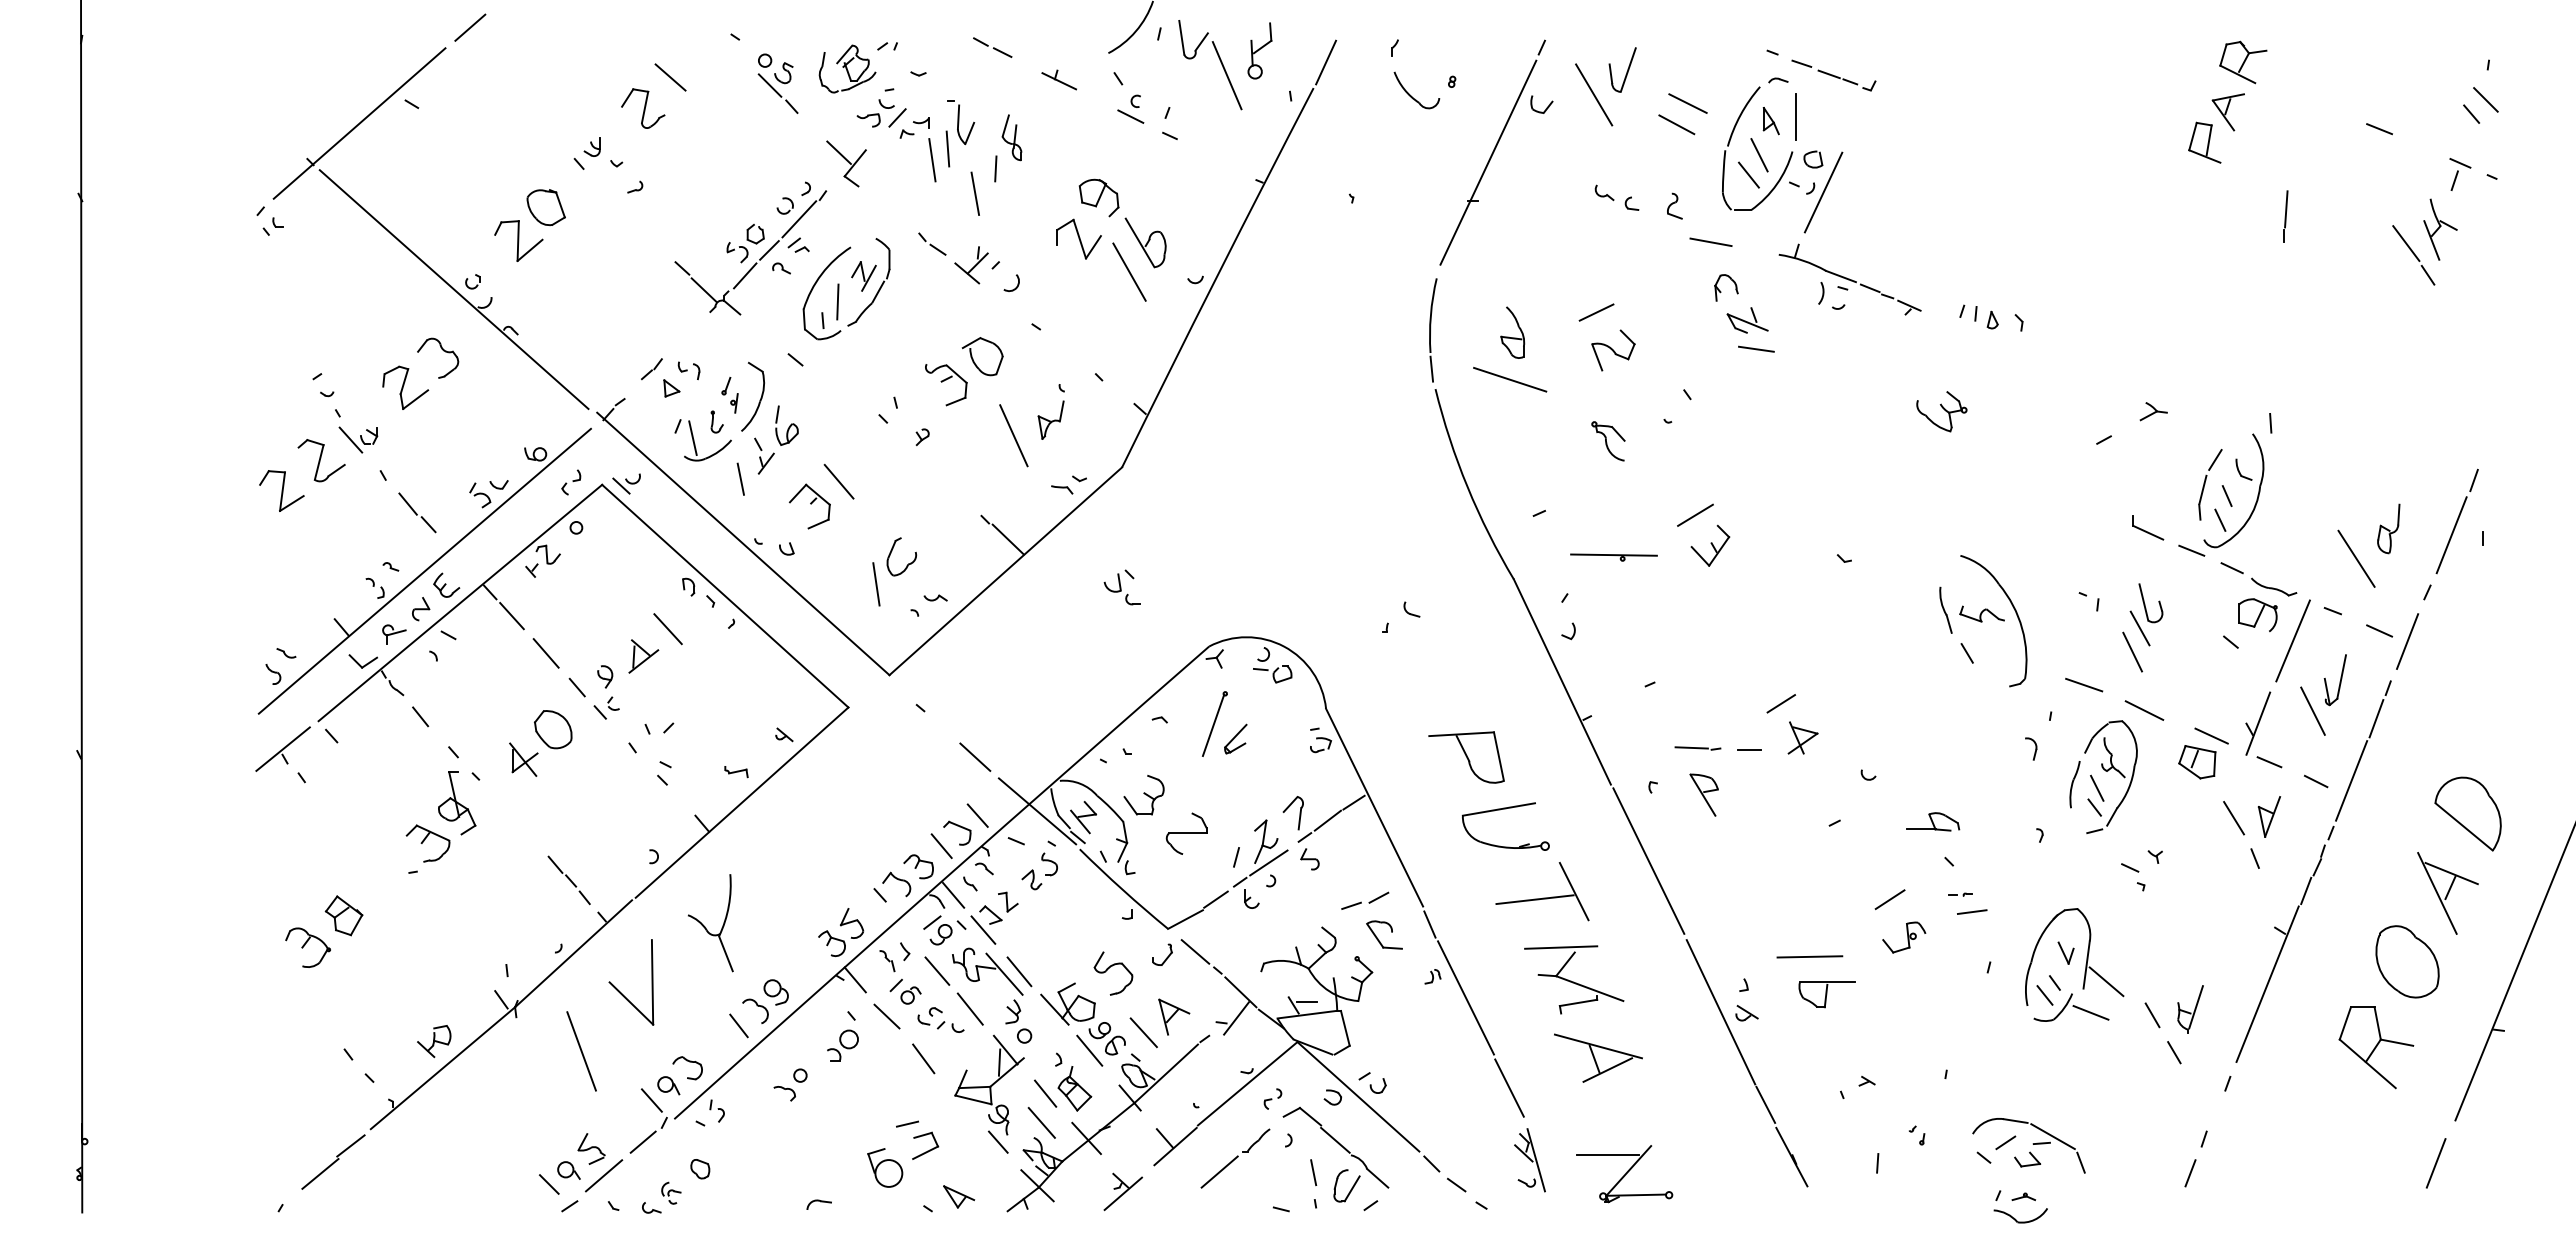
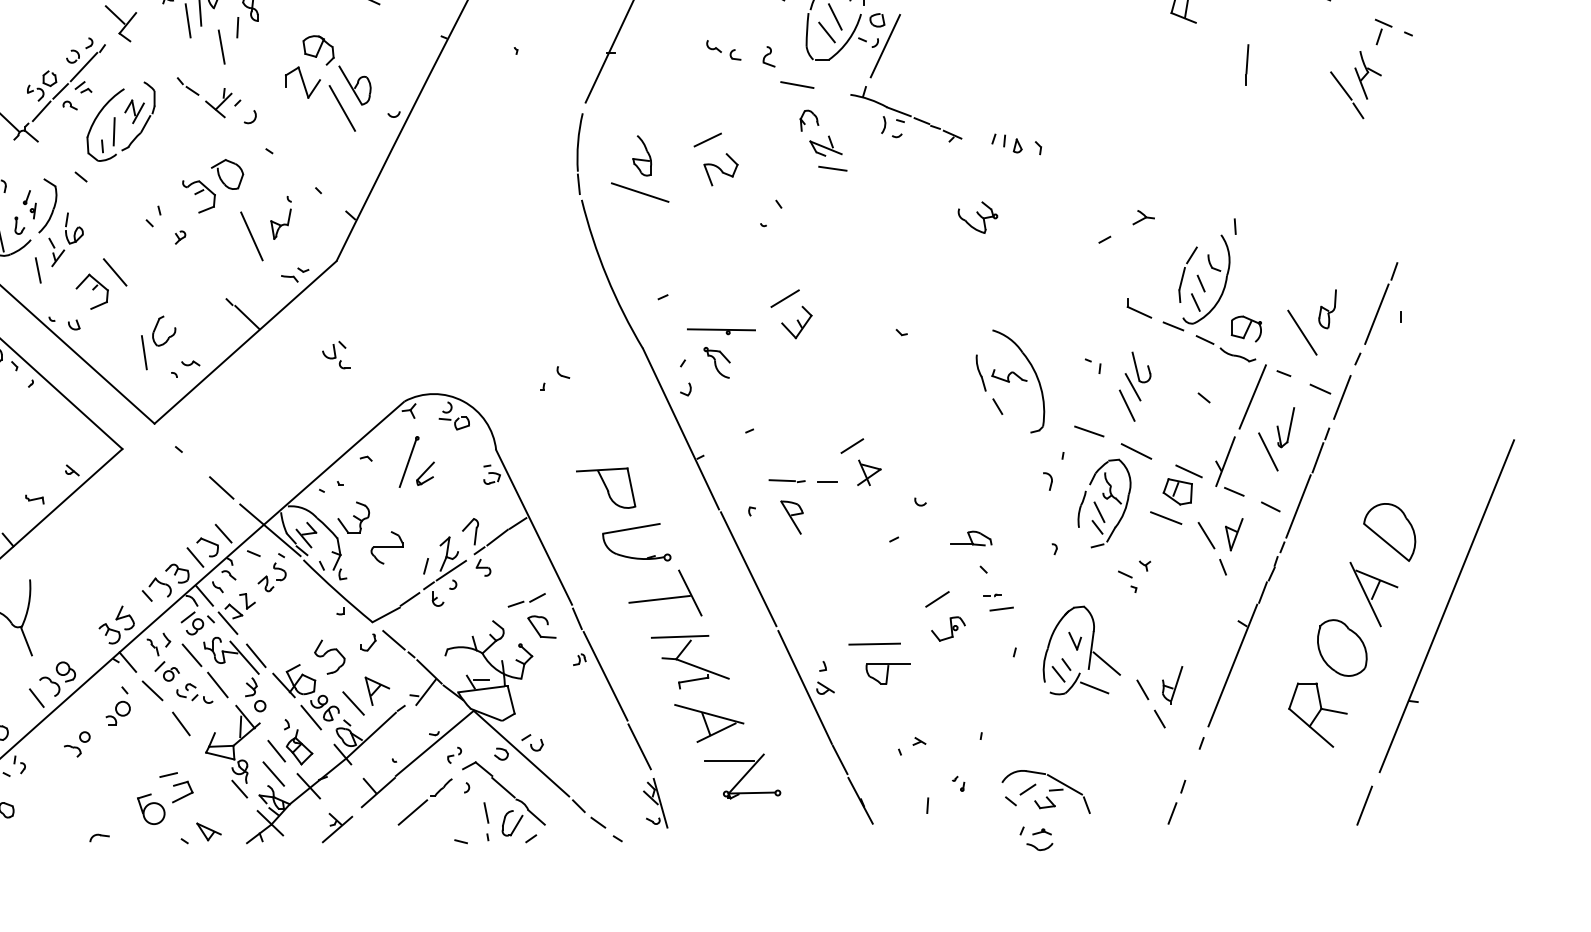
part: (1608, 441) -> (717, 362), moved
part: (2257, 615) -> (1246, 329), moved
line: (2182, 795) -> (1166, 517), added
part: (1624, 1174) -> (742, 776), moved
part: (2020, 1215) -> (1039, 846), size x0.62

